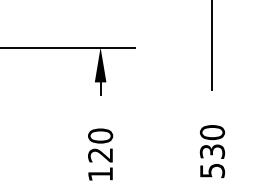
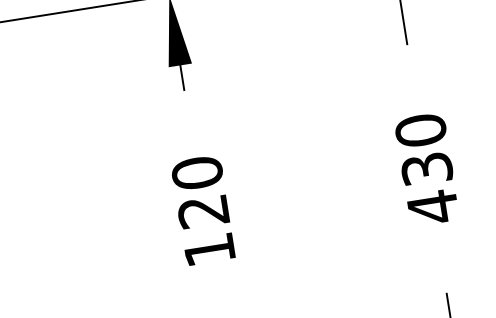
text: (212, 170) -> (433, 206), 530 -> 430

